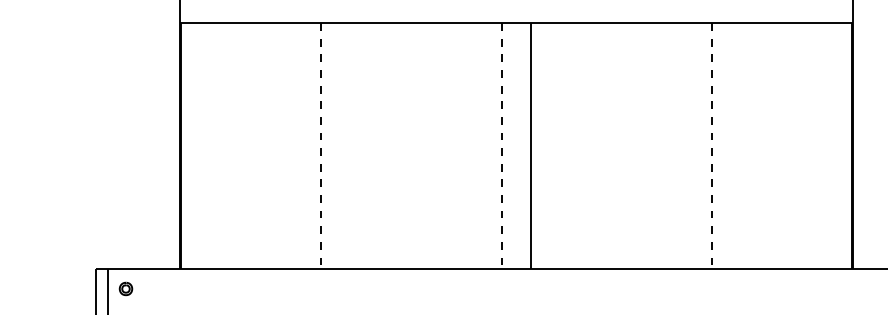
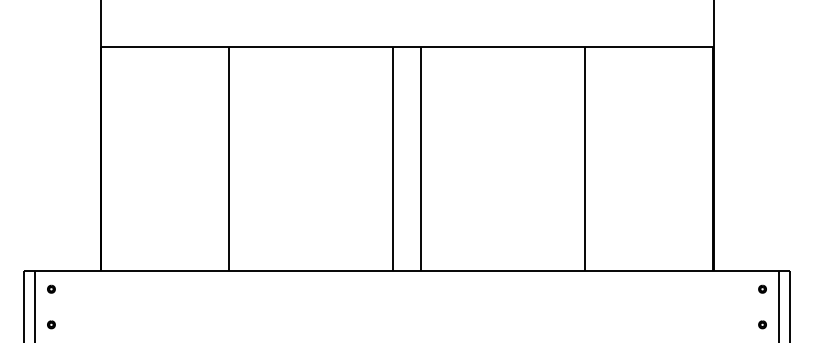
line: (321, 146) -> (229, 159), dashed -> solid
line: (501, 146) -> (393, 159), dashed -> solid
line: (711, 146) -> (584, 159), dashed -> solid
part: (126, 287) -> (51, 288), size x0.62

